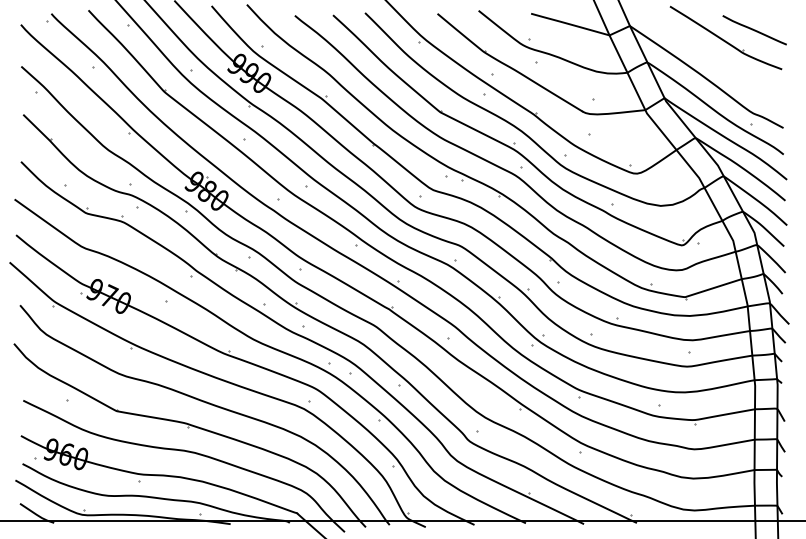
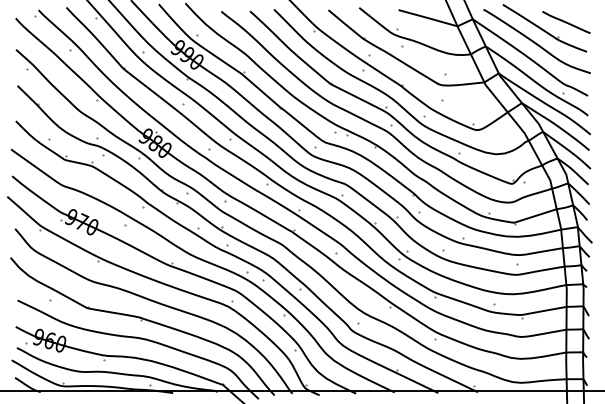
curve: (713, 56) -> (535, 42), added

